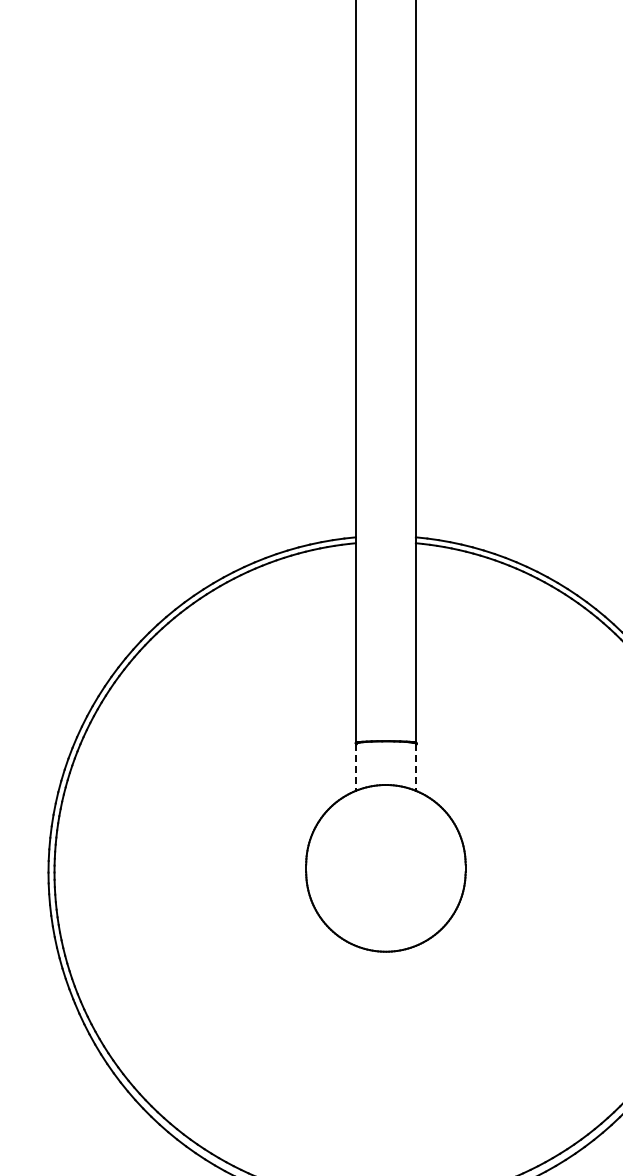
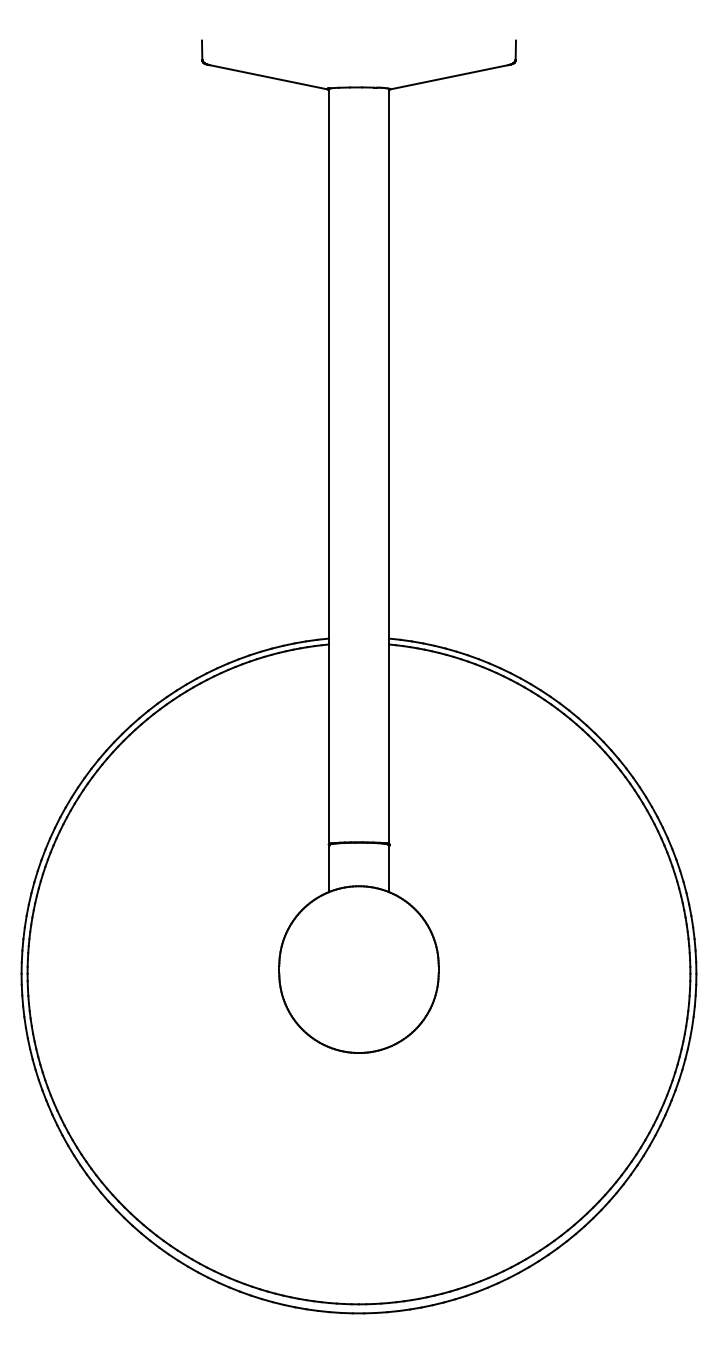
line: (356, 767) -> (329, 868), dashed -> solid
line: (415, 767) -> (388, 868), dashed -> solid

